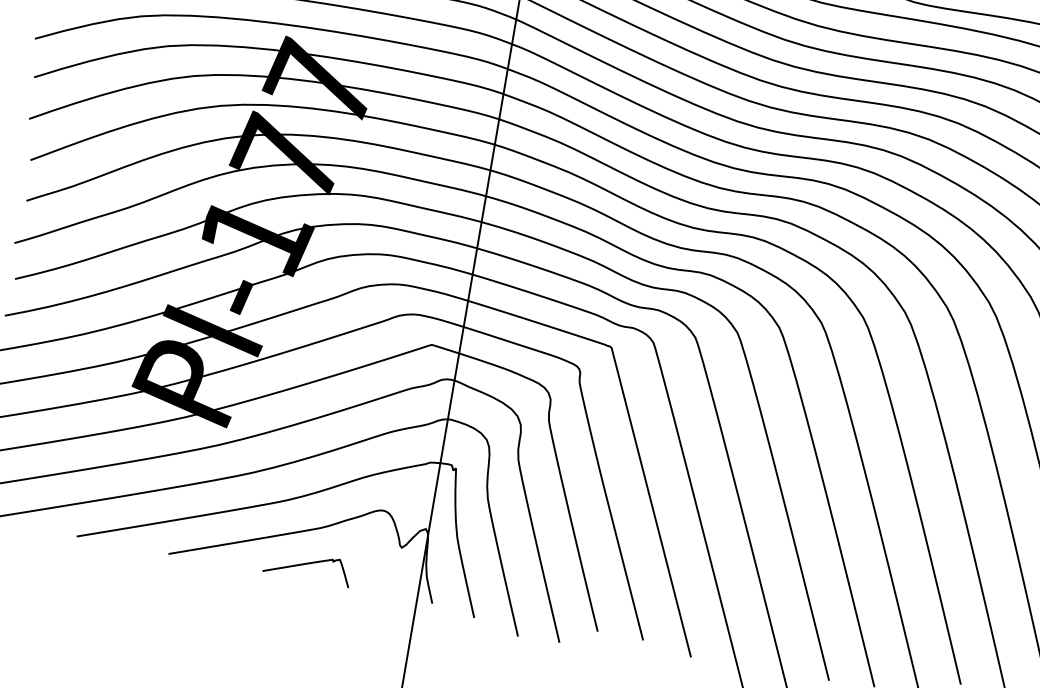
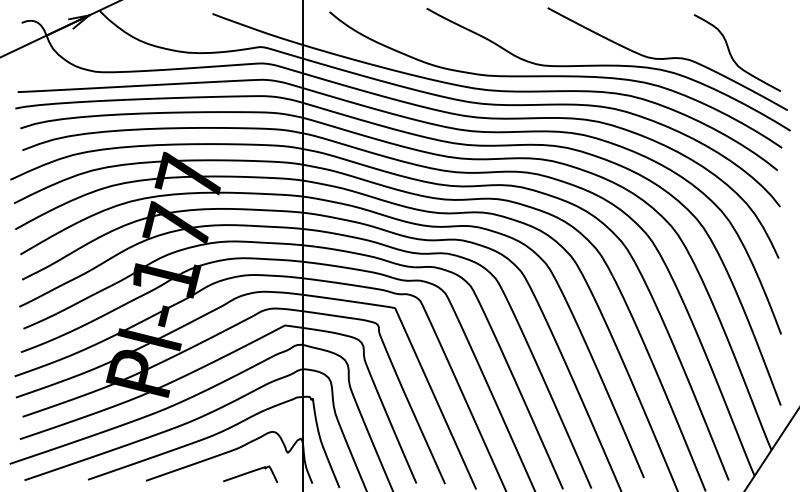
curve: (308, 564) -> (250, 472), moved

